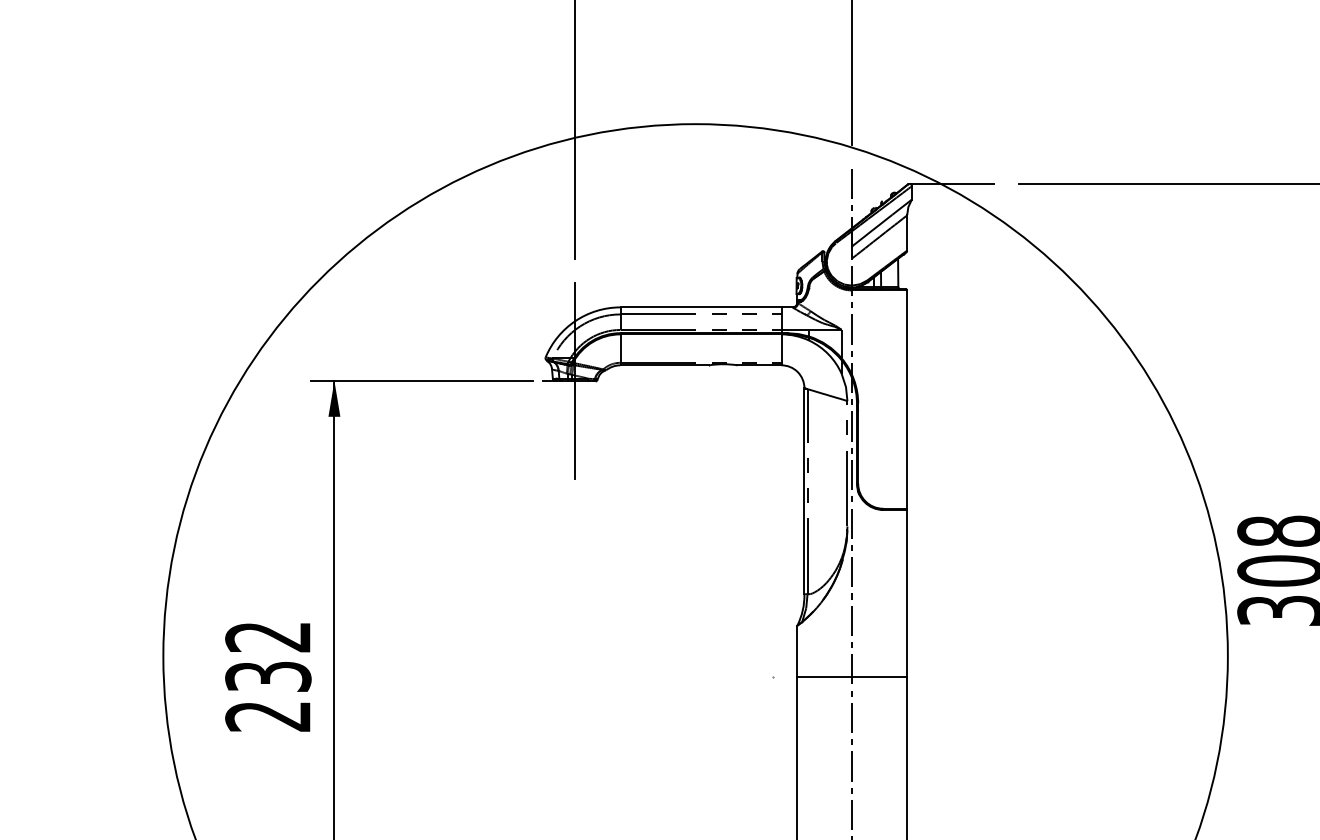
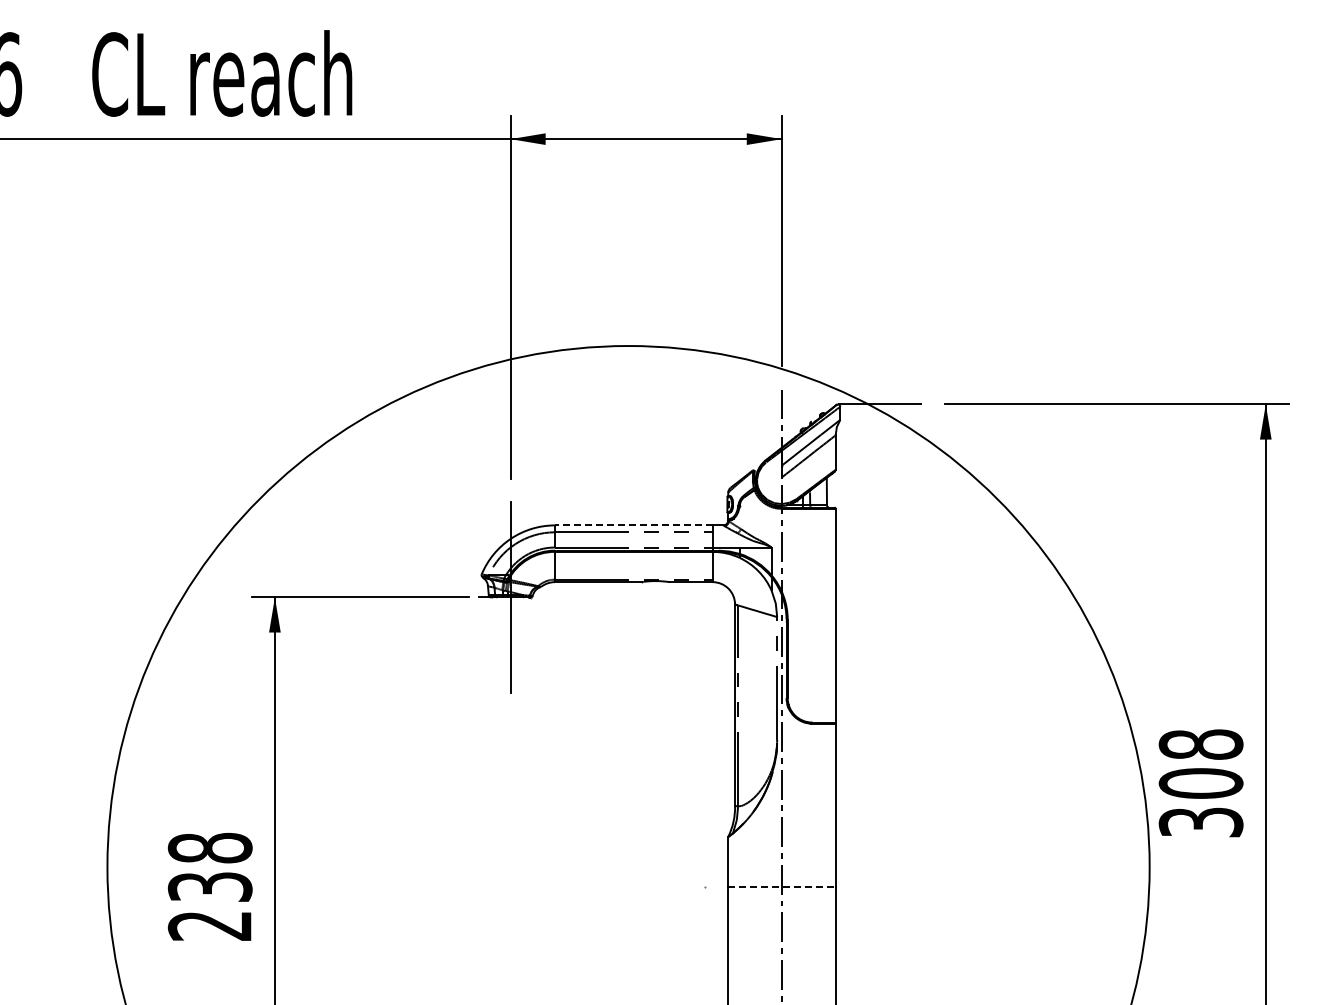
line: (700, 307) -> (633, 525), solid -> dashed
text: (267, 636) -> (209, 847), 232 -> 238
line: (851, 677) -> (781, 887), solid -> dashed

